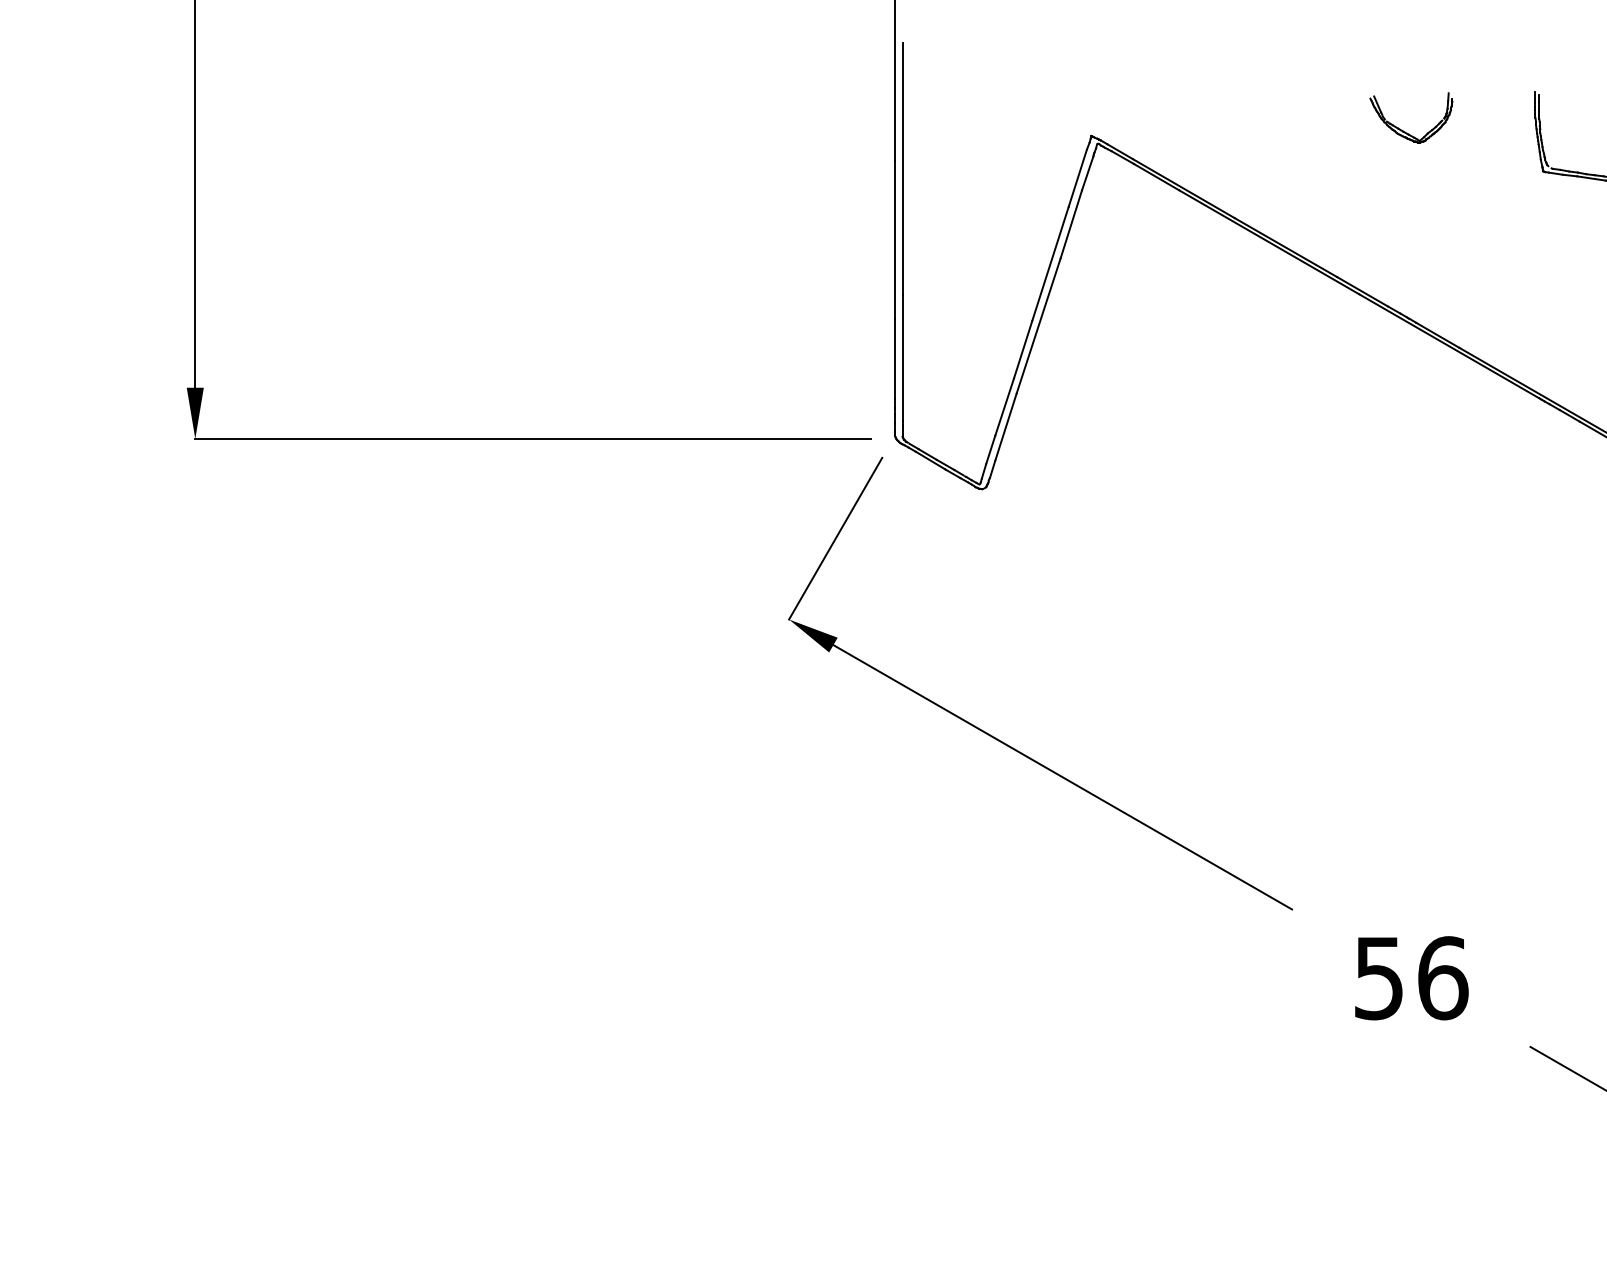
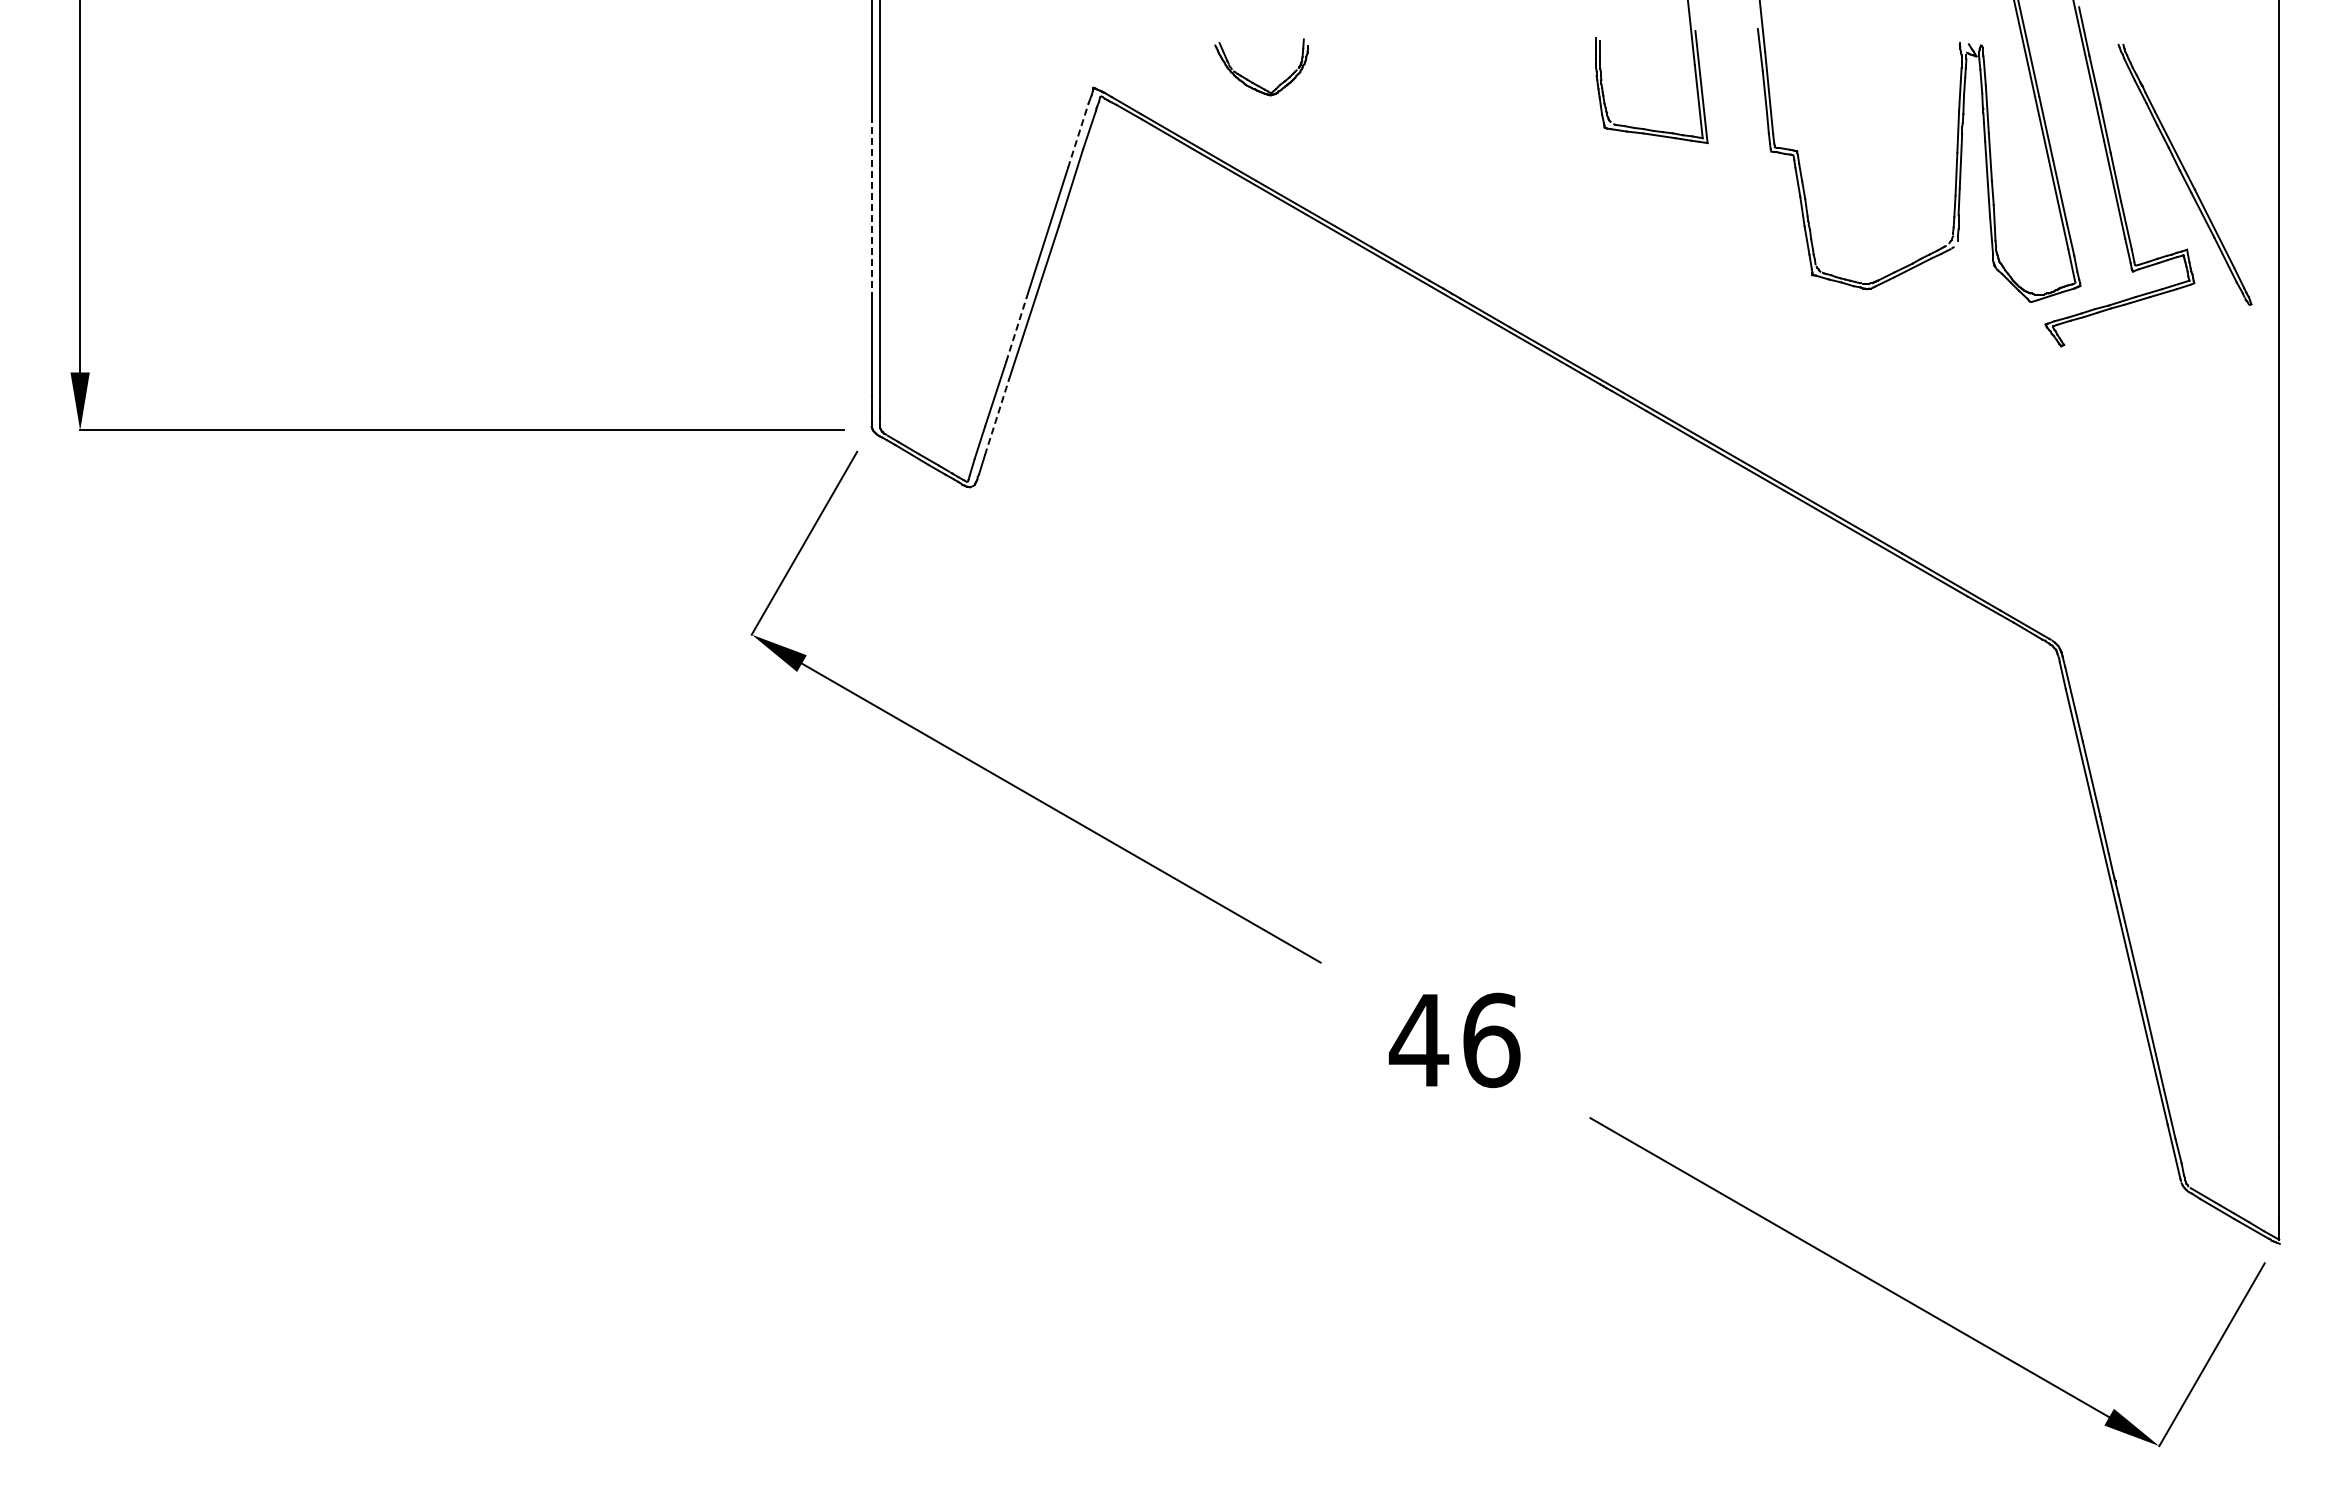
part: (1405, 131) -> (1254, 82), moved
line: (1077, 178) -> (1078, 135), solid -> dashed
line: (894, 240) -> (871, 206), solid -> dashed
line: (1023, 349) -> (1016, 329), solid -> dashed
line: (1006, 426) -> (997, 416), solid -> dashed
text: (1379, 979) -> (1419, 1041), 56 -> 46

